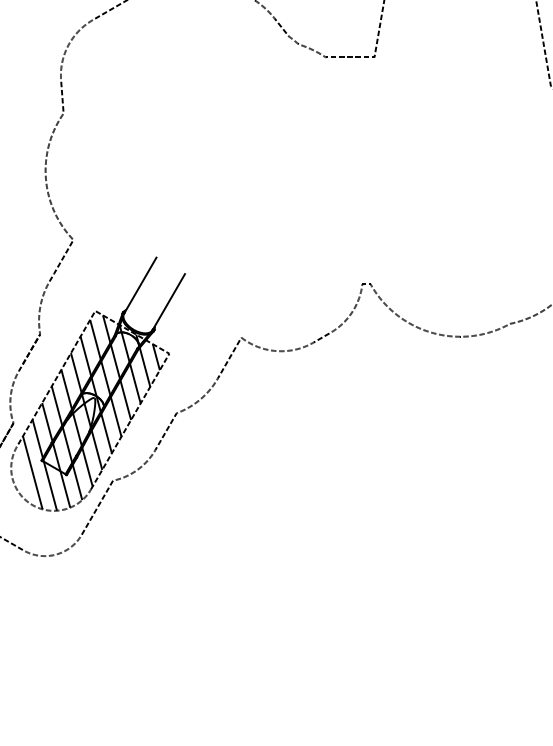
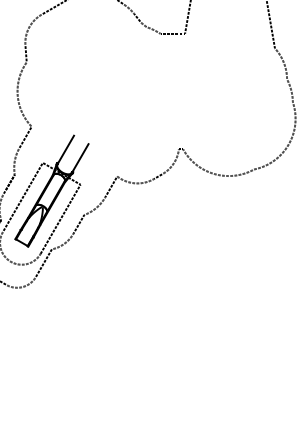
hatch: (90, 412) -> (40, 214), removed

